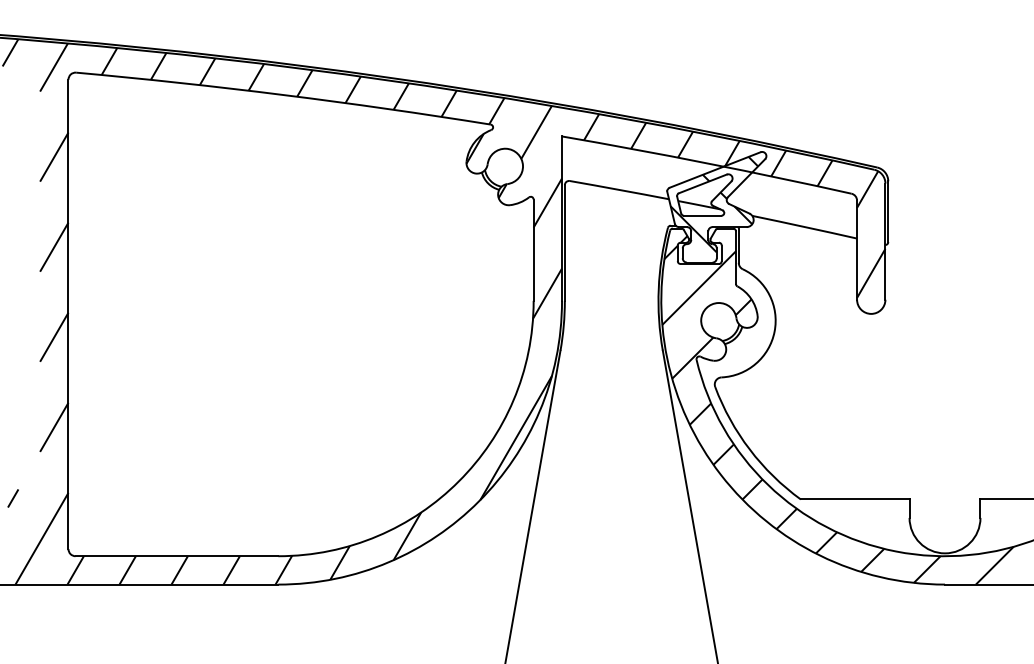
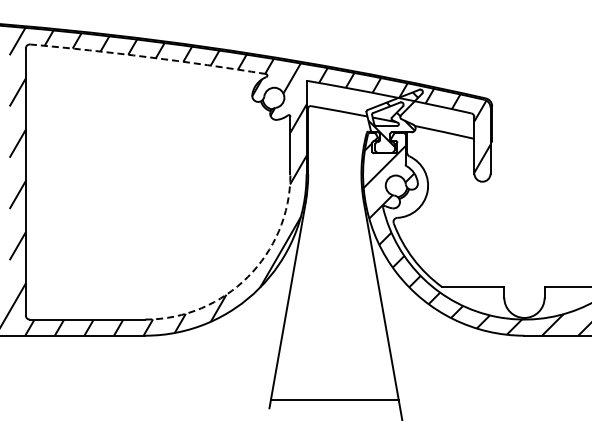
arc: (284, 95) -> (148, 57), solid -> dashed
arc: (458, 482) -> (247, 277), solid -> dashed

